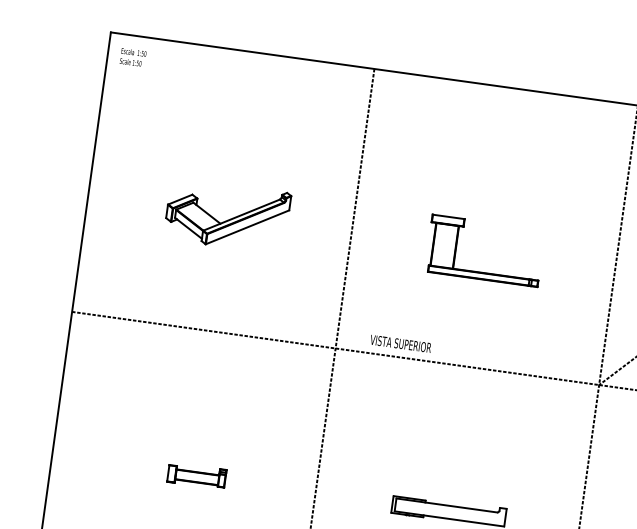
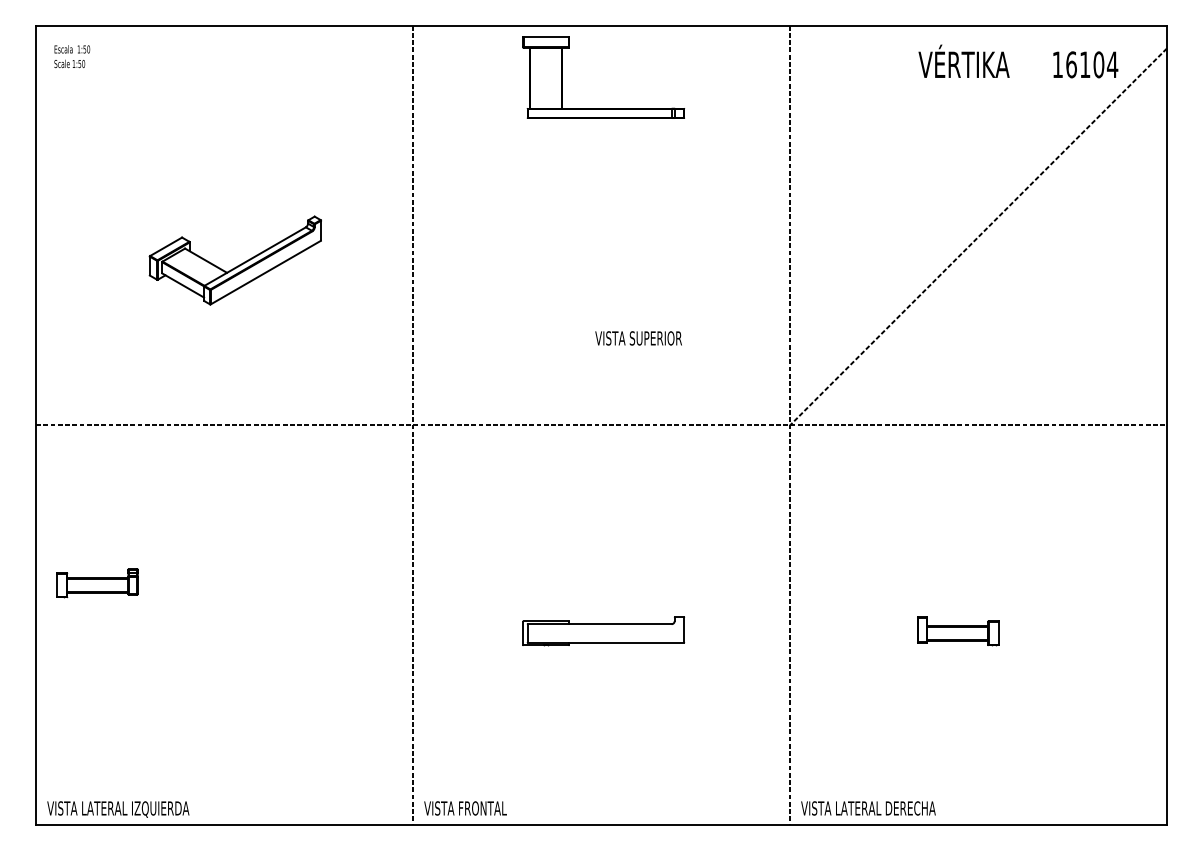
part: (481, 272) -> (603, 108), moved
text: (400, 343) -> (638, 338), moved
part: (197, 476) -> (97, 583), moved

